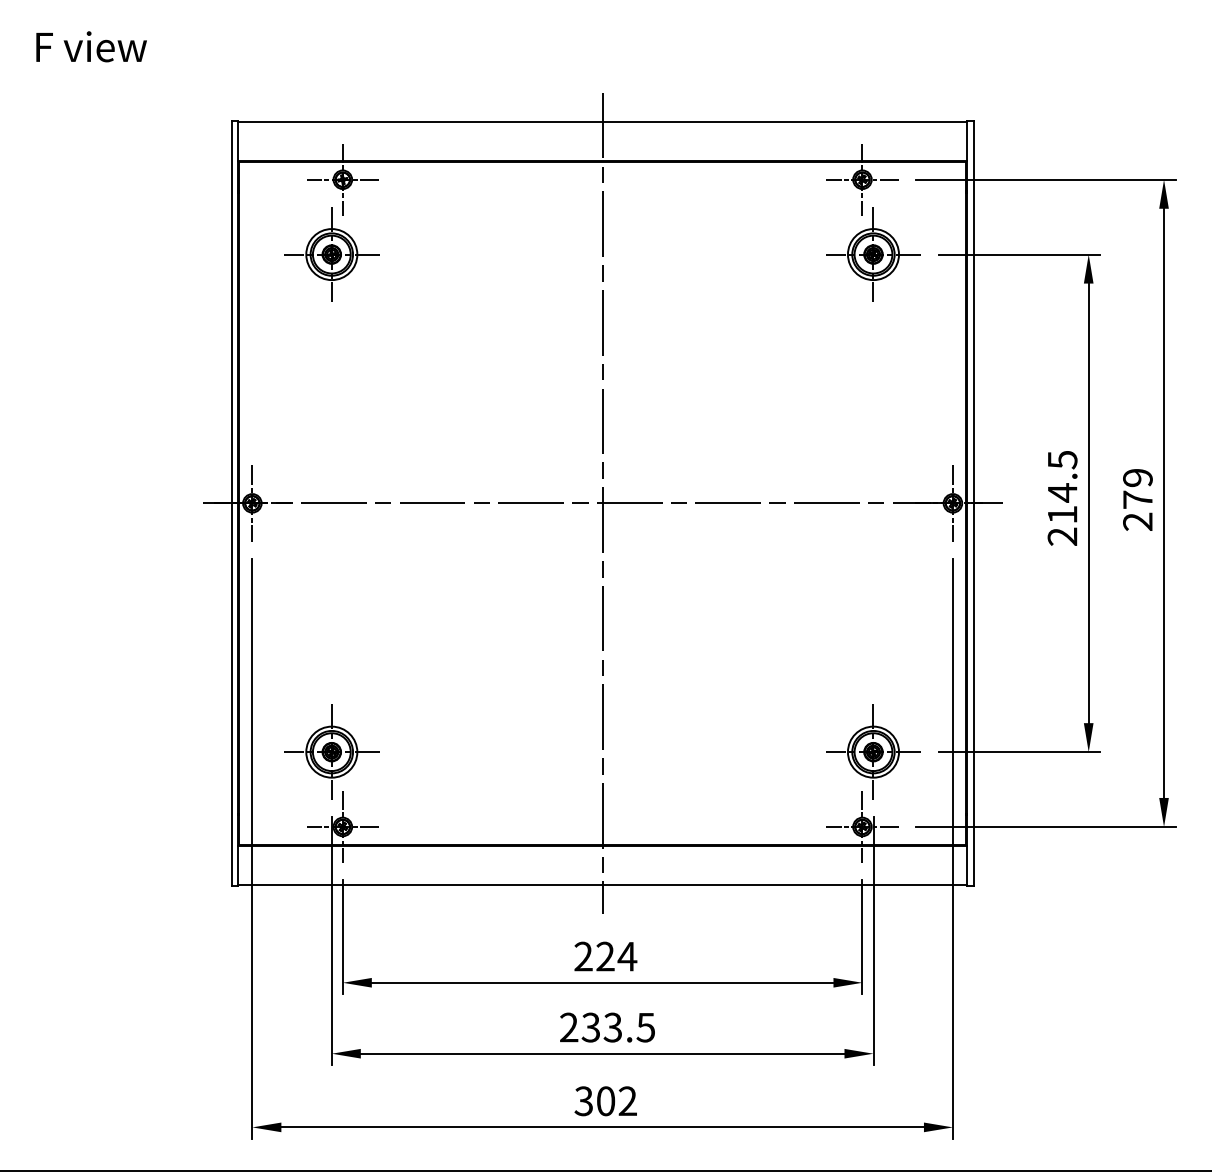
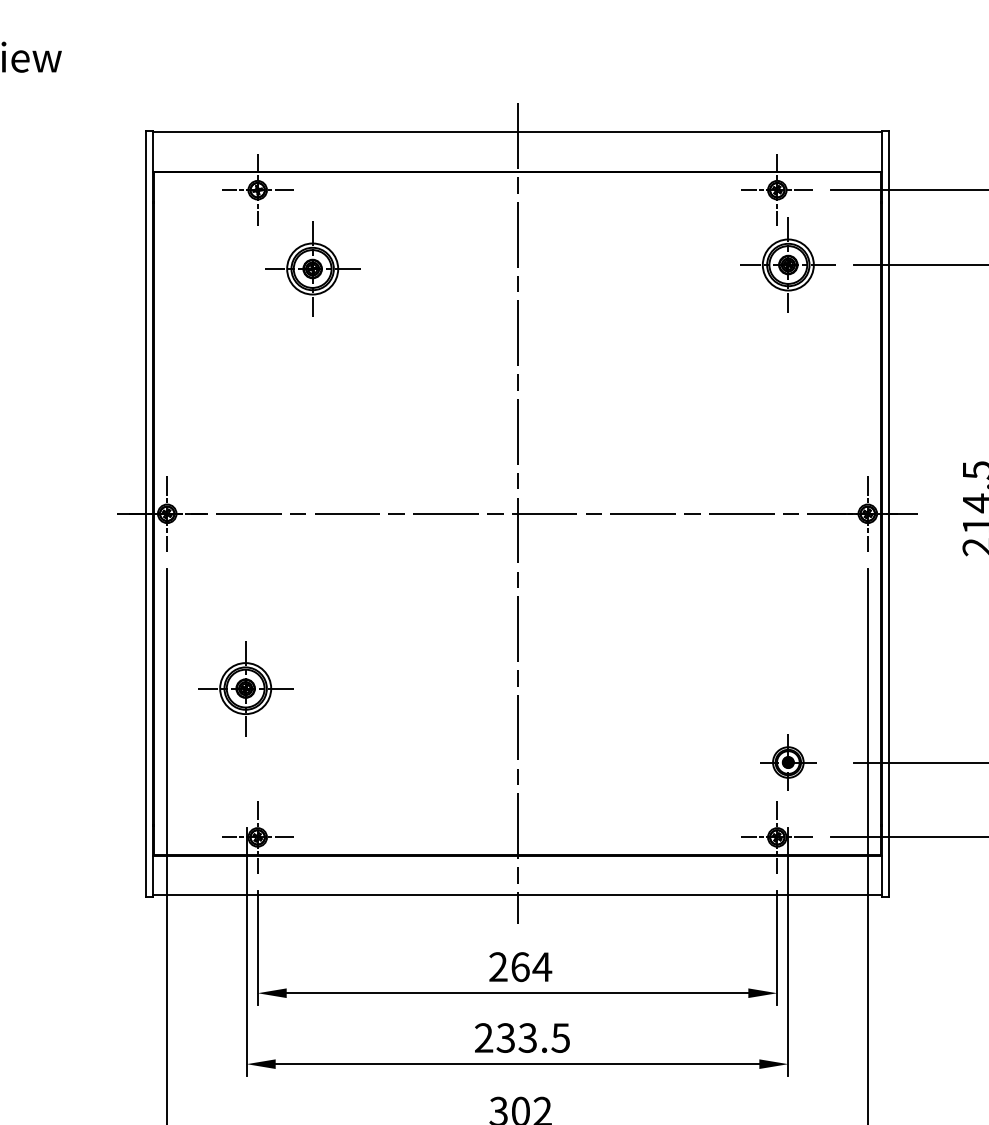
part: (331, 254) -> (312, 268), moved
part: (331, 751) -> (245, 687), moved
part: (873, 751) -> (788, 761), size x0.6
text: (605, 956) -> (520, 966), 224 -> 264

